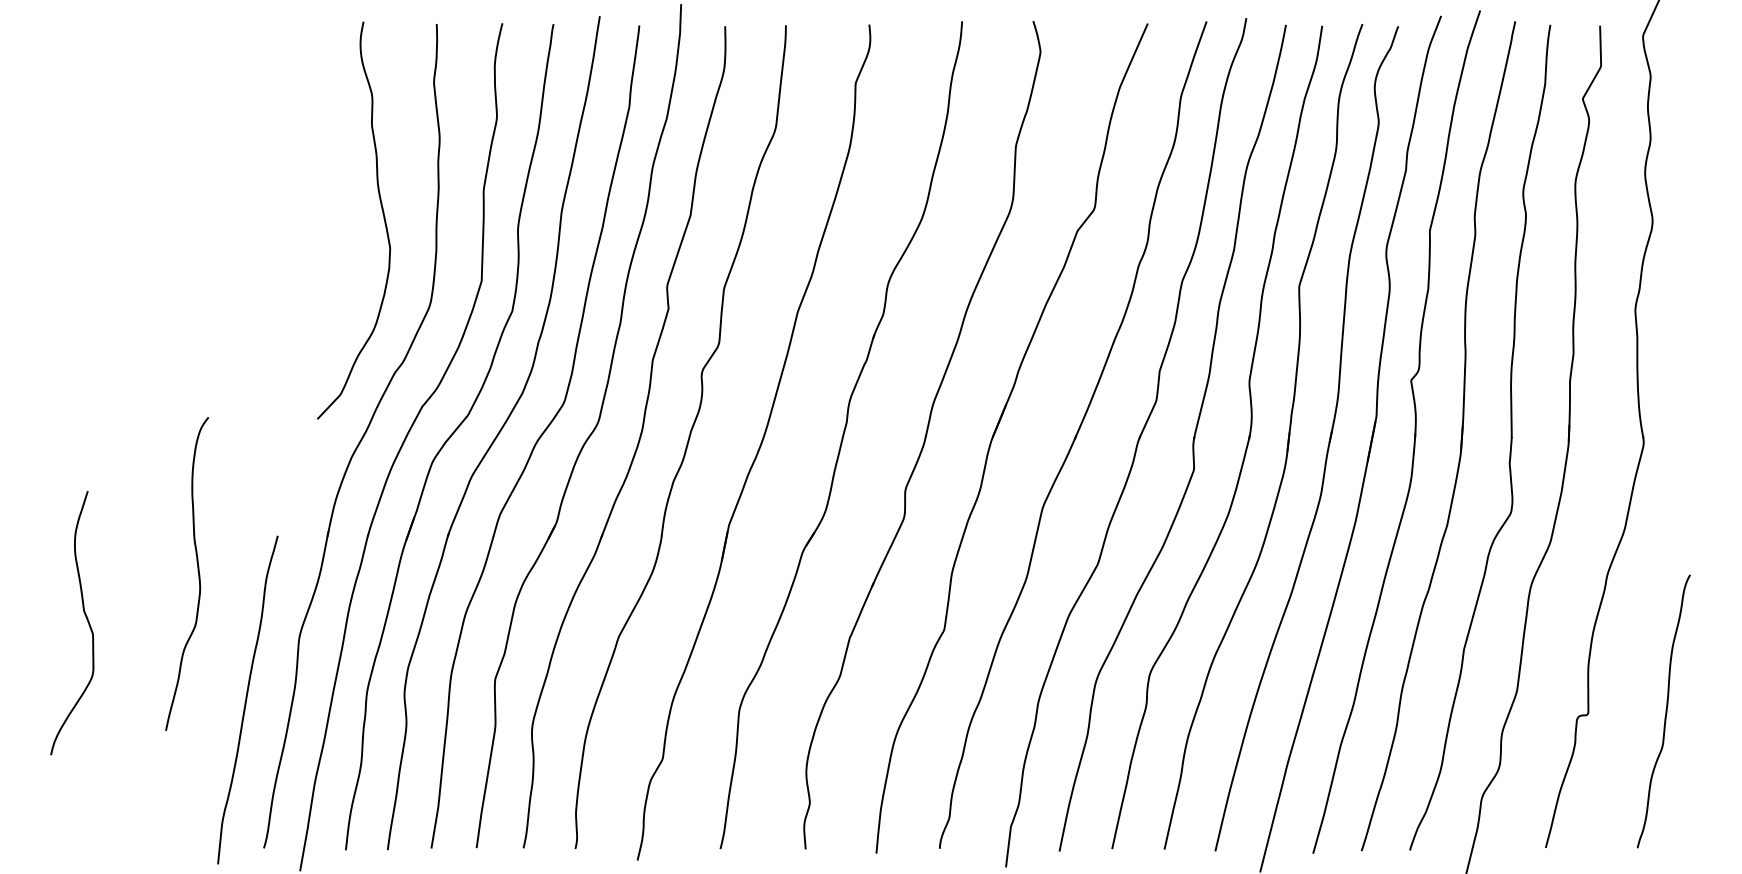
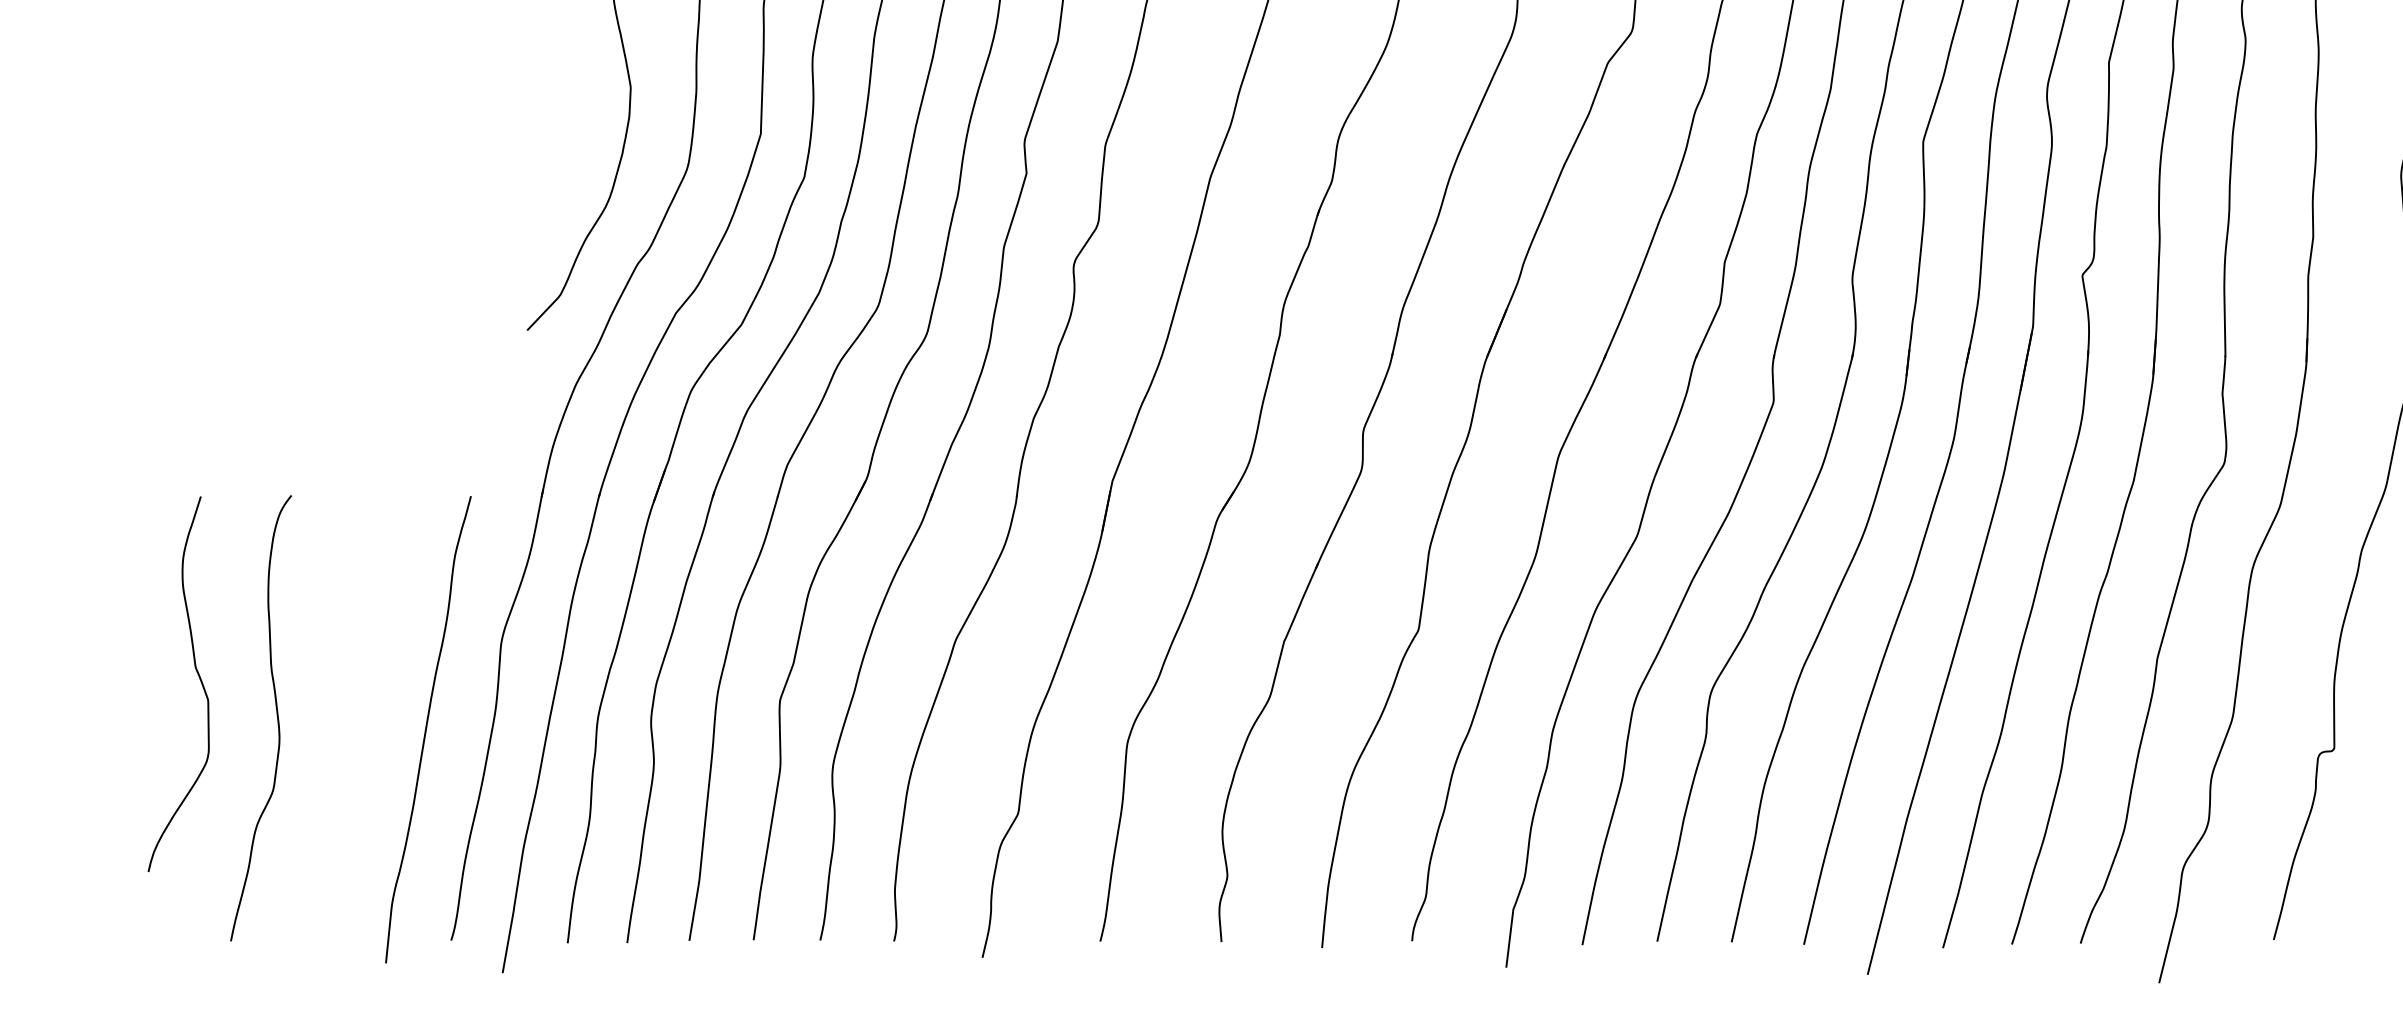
curve: (197, 571) -> (275, 714), moved
curve: (85, 617) -> (197, 676), moved

